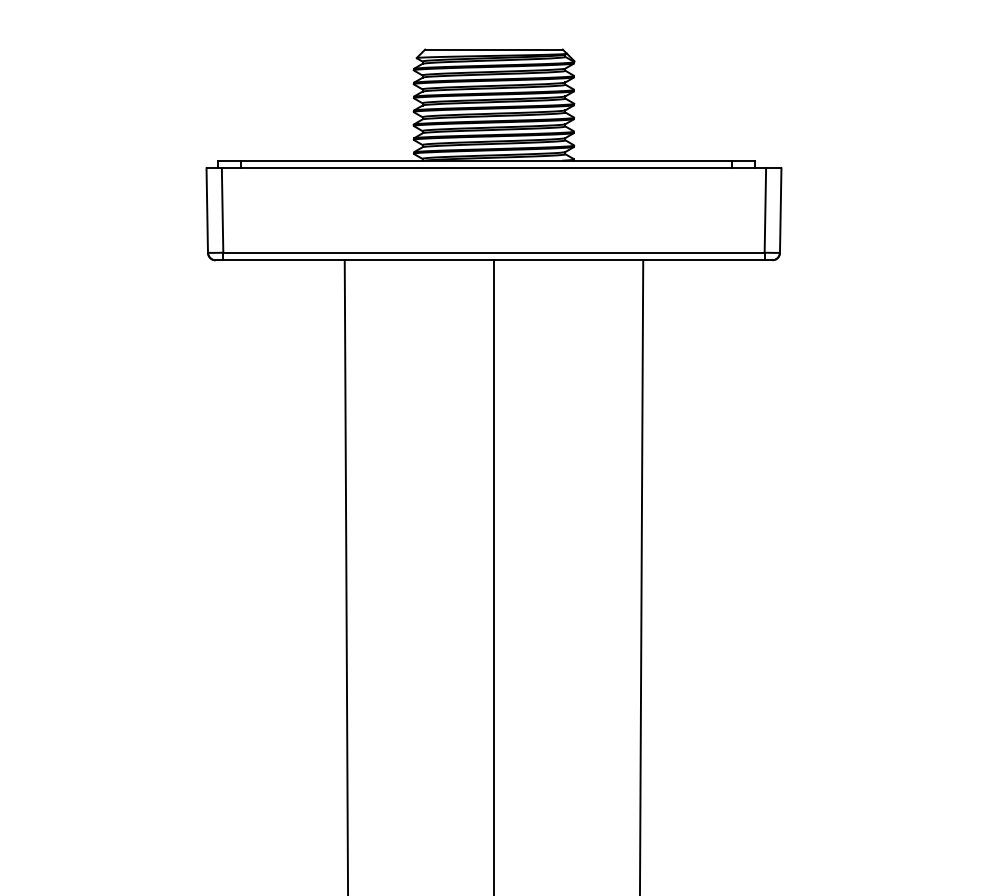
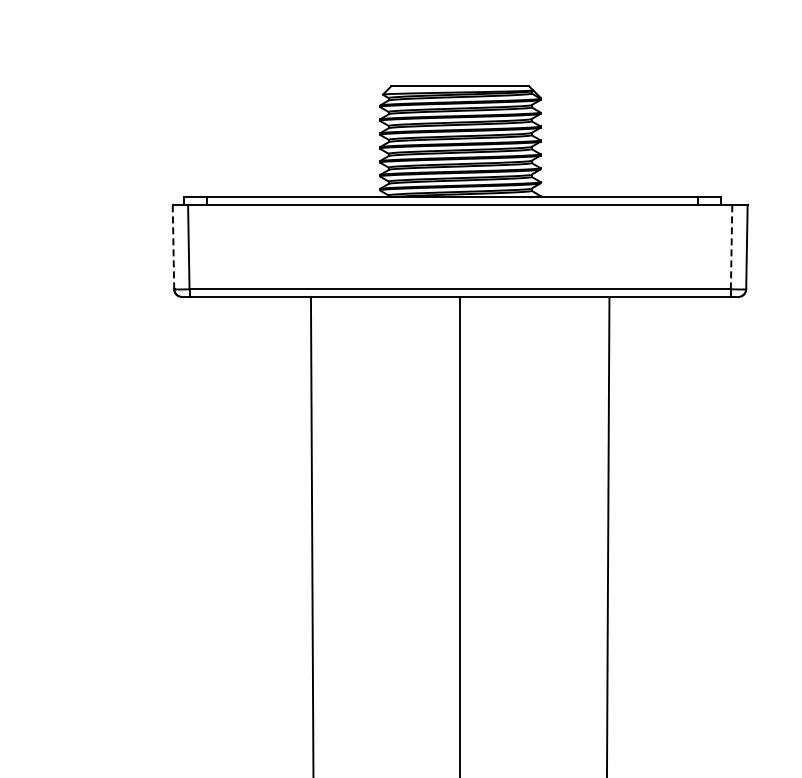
line: (207, 210) -> (173, 247), solid -> dashed
line: (765, 210) -> (731, 247), solid -> dashed

